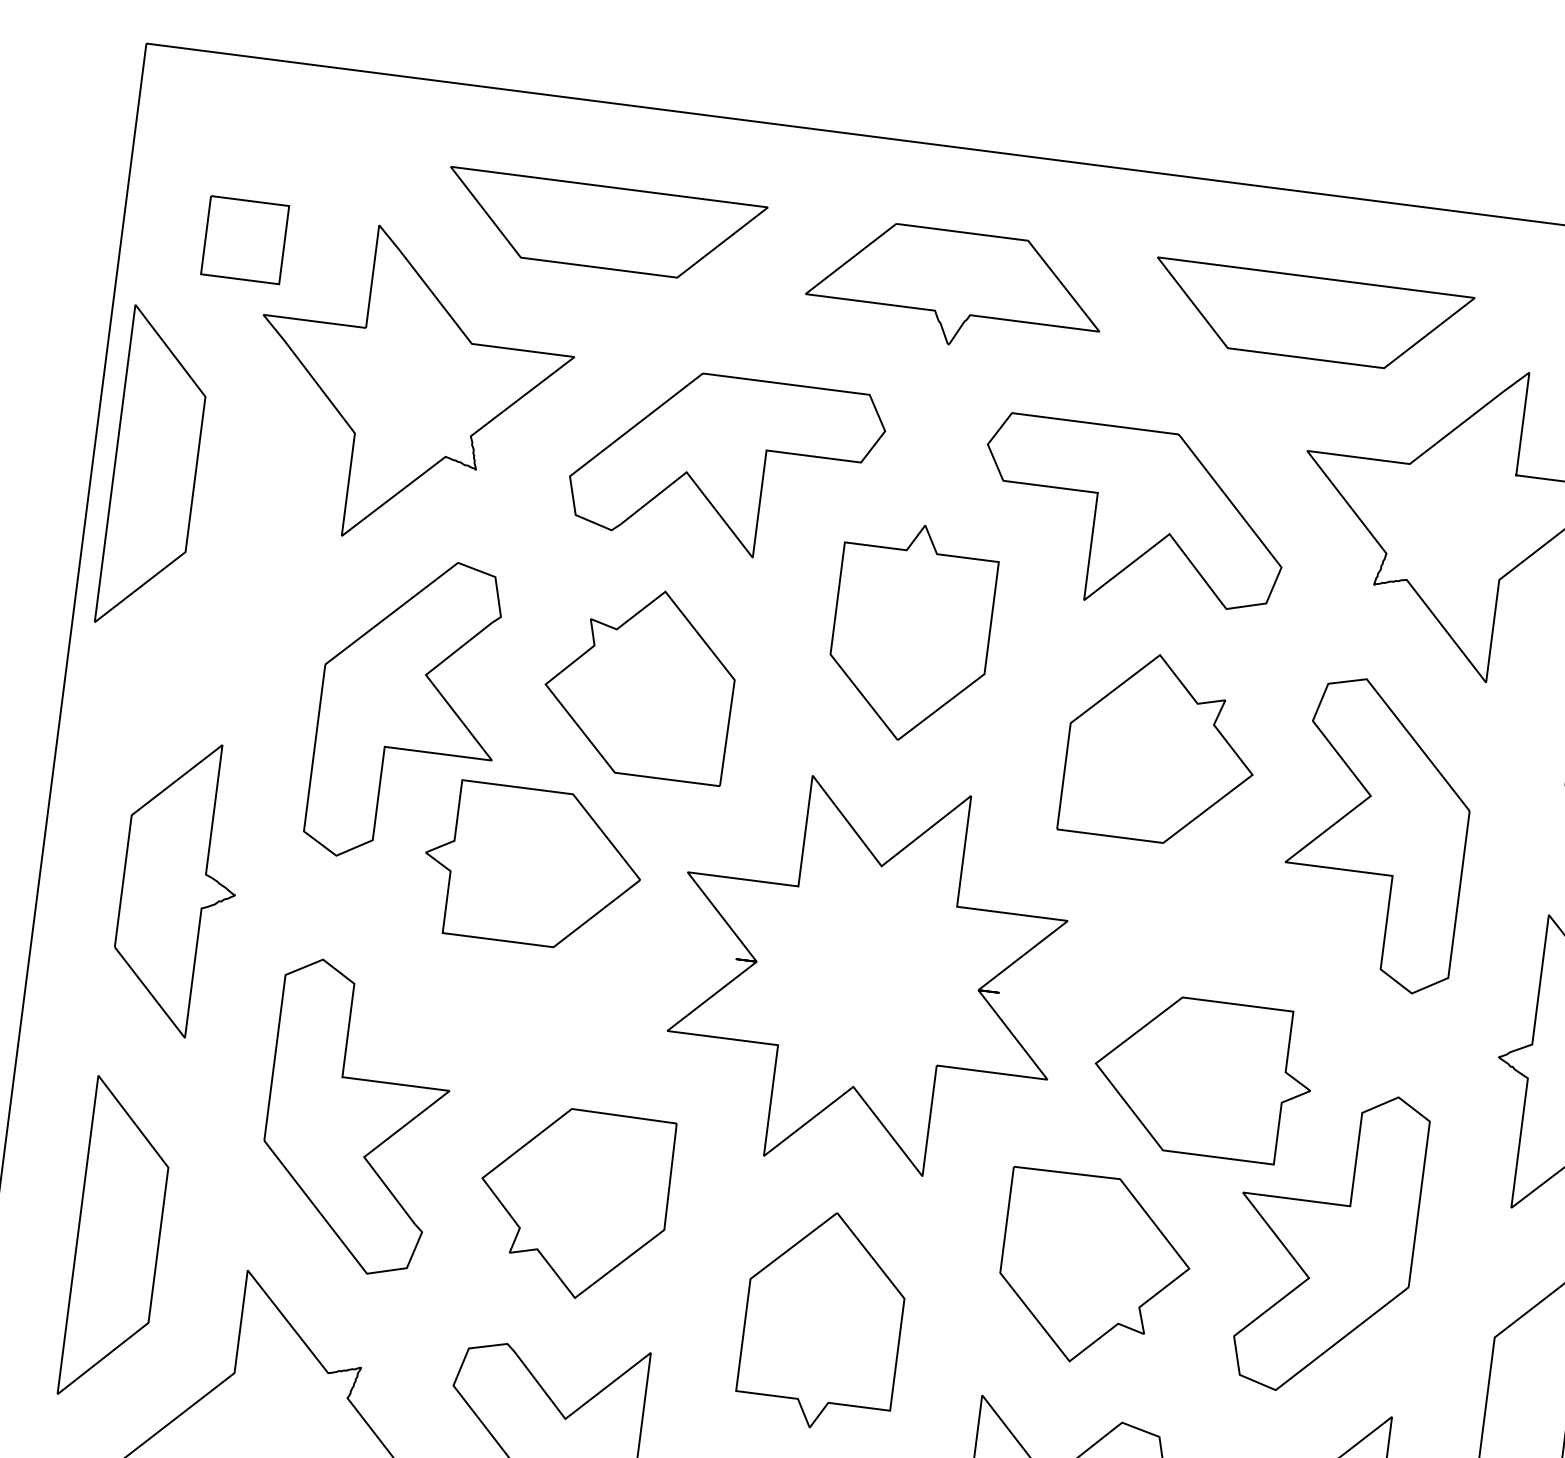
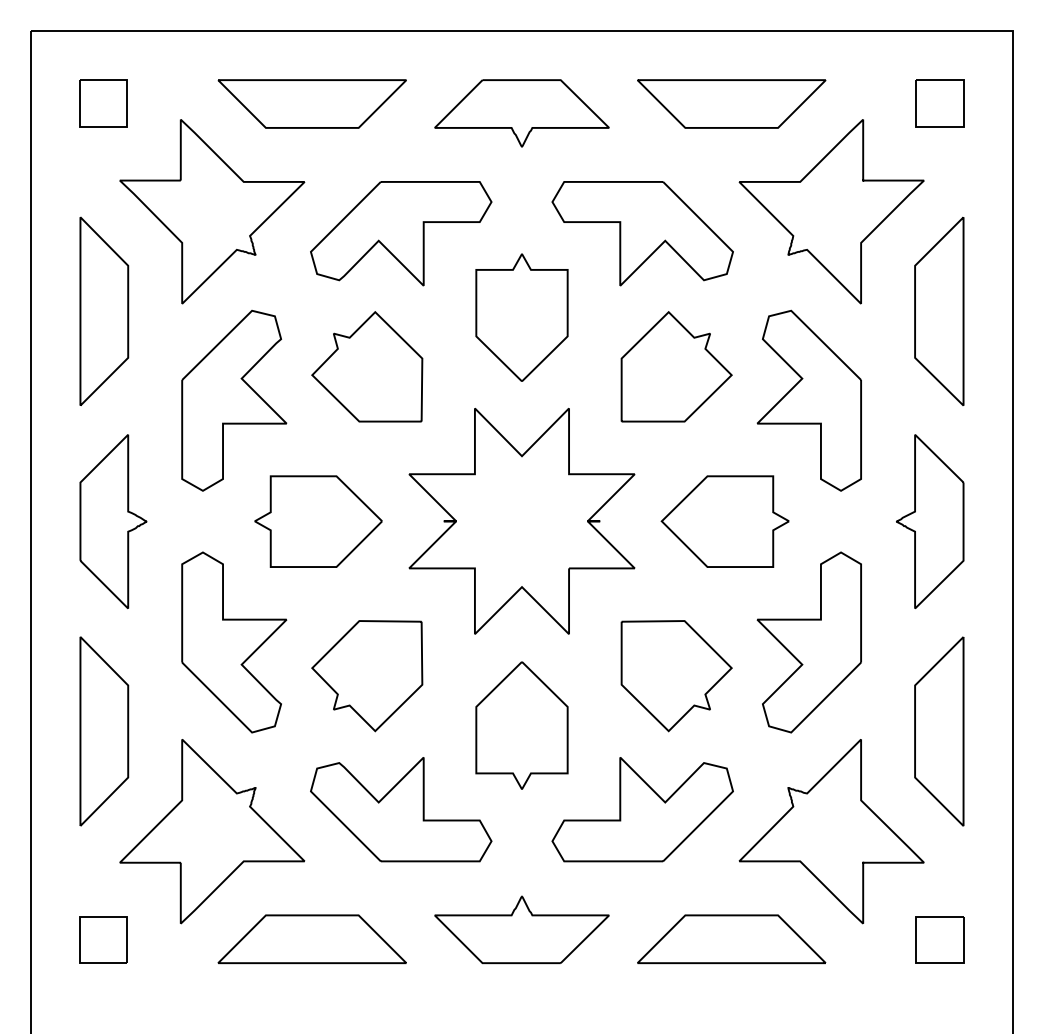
part: (244, 240) -> (103, 103), moved
part: (155, 467) -> (104, 310), moved
part: (532, 866) -> (318, 521), moved
part: (1201, 1077) -> (724, 521), moved

